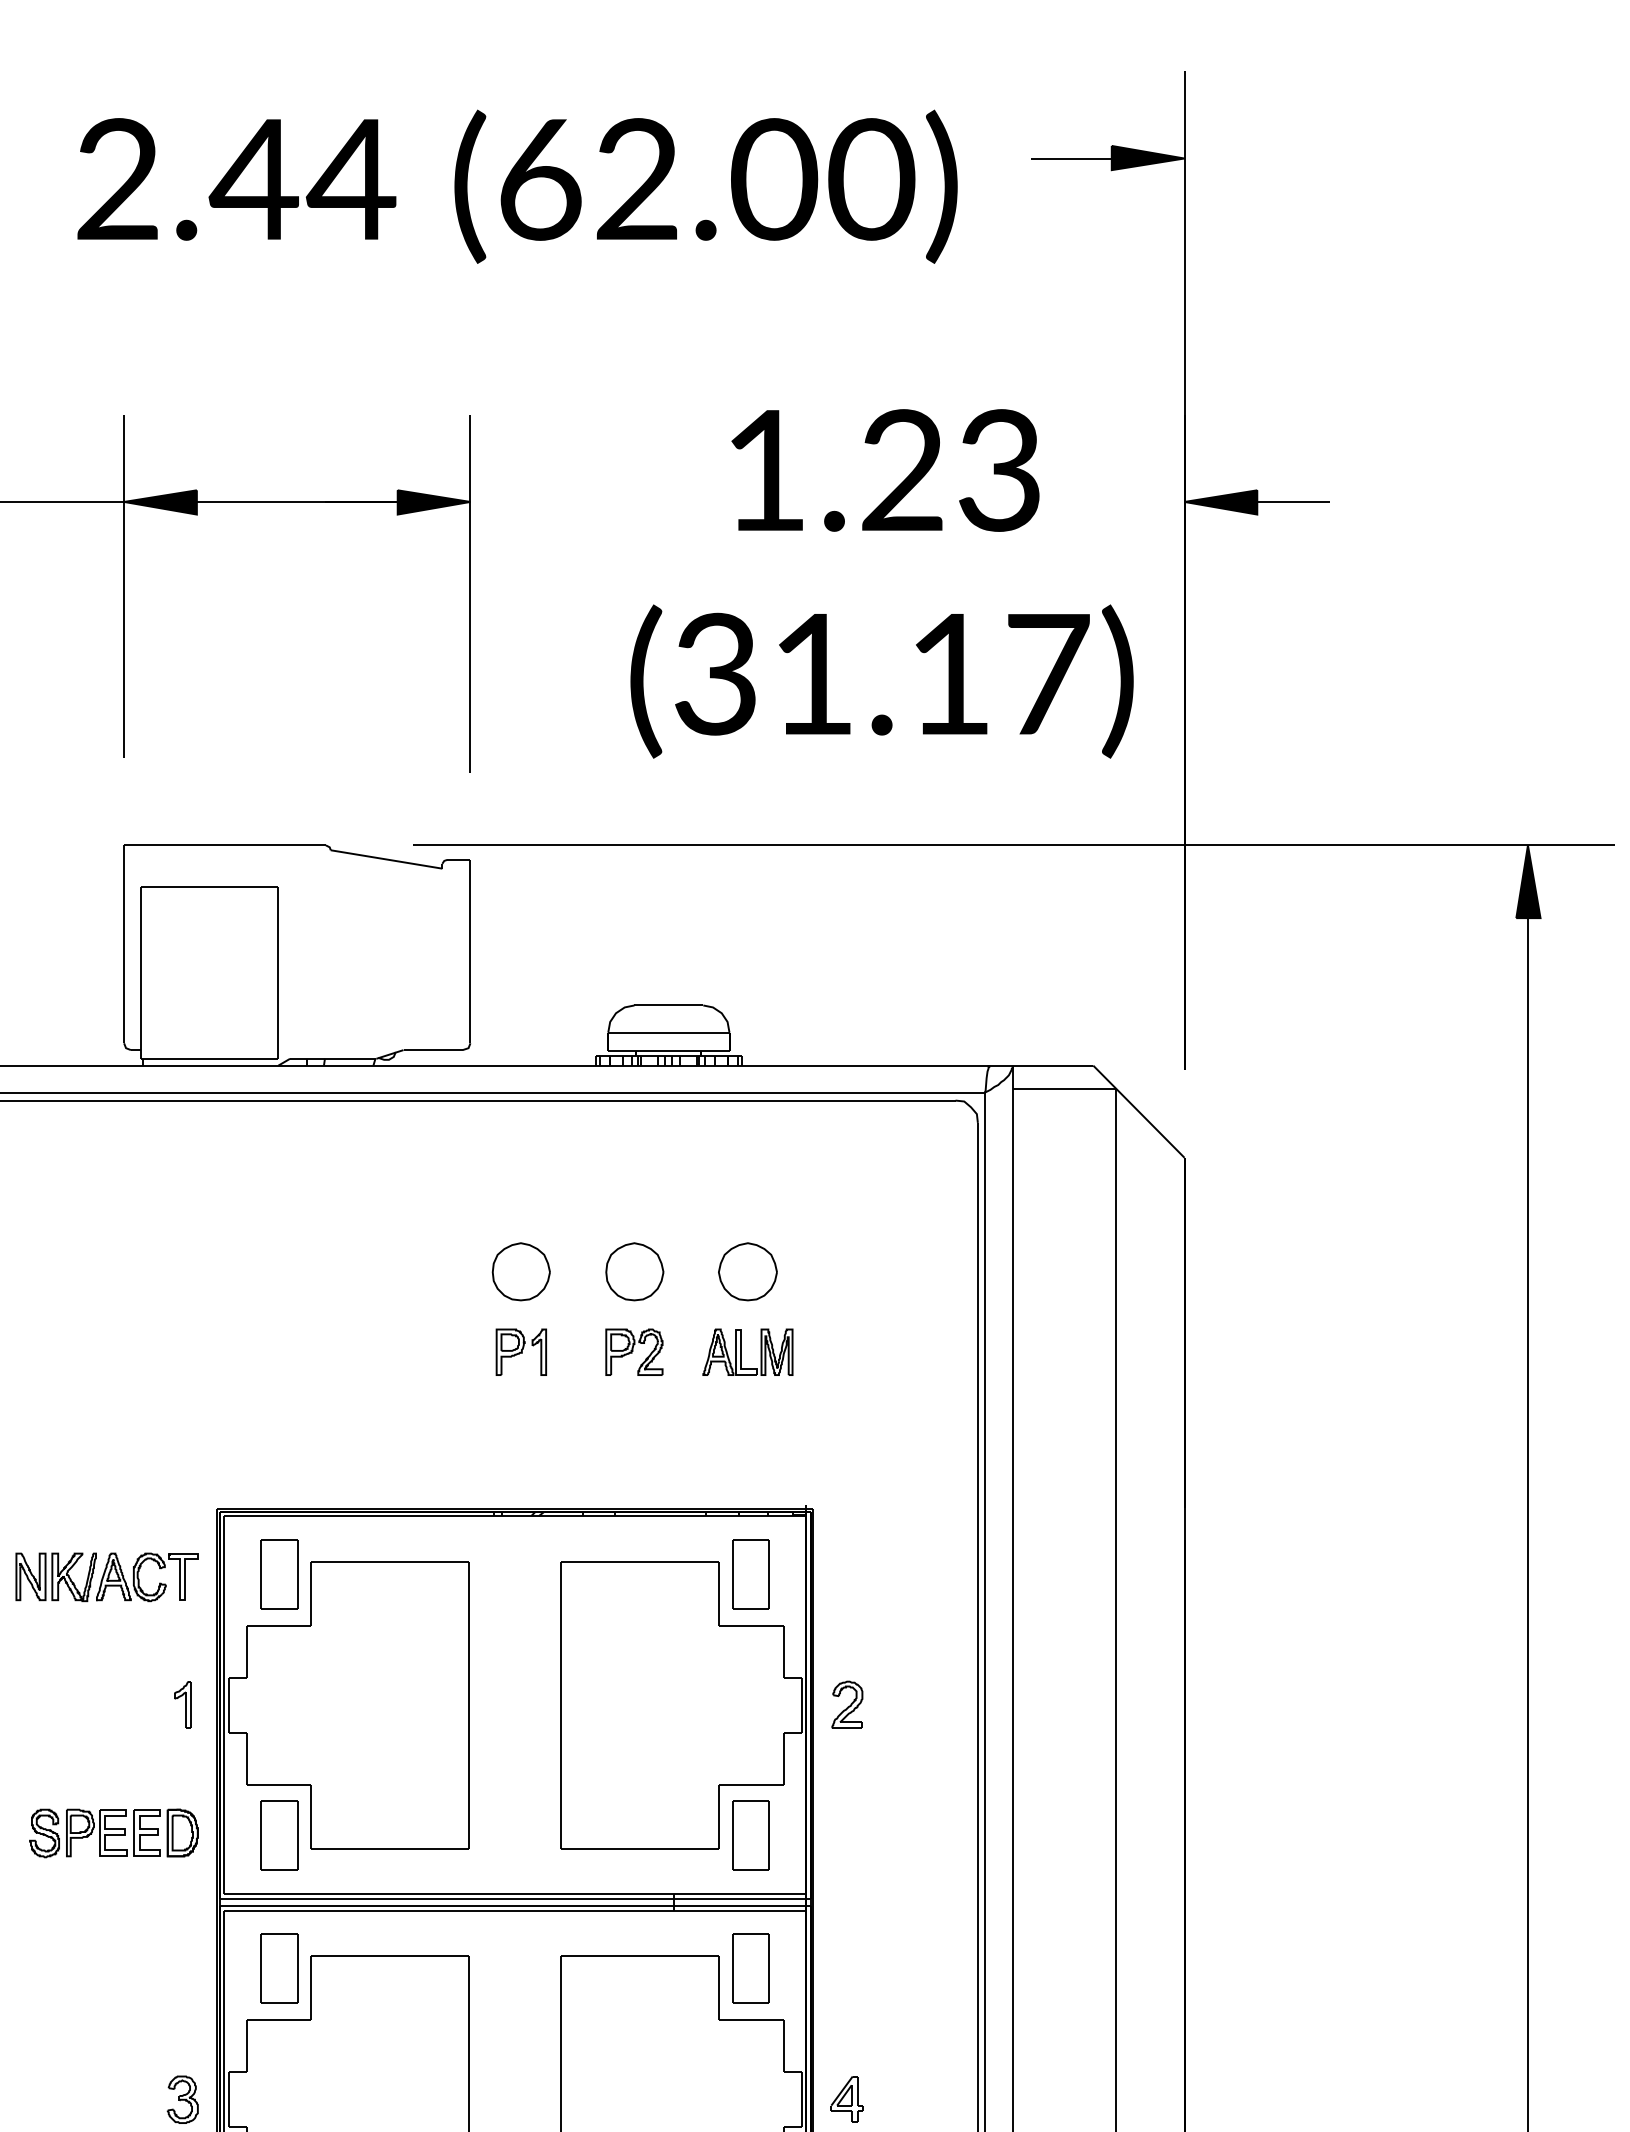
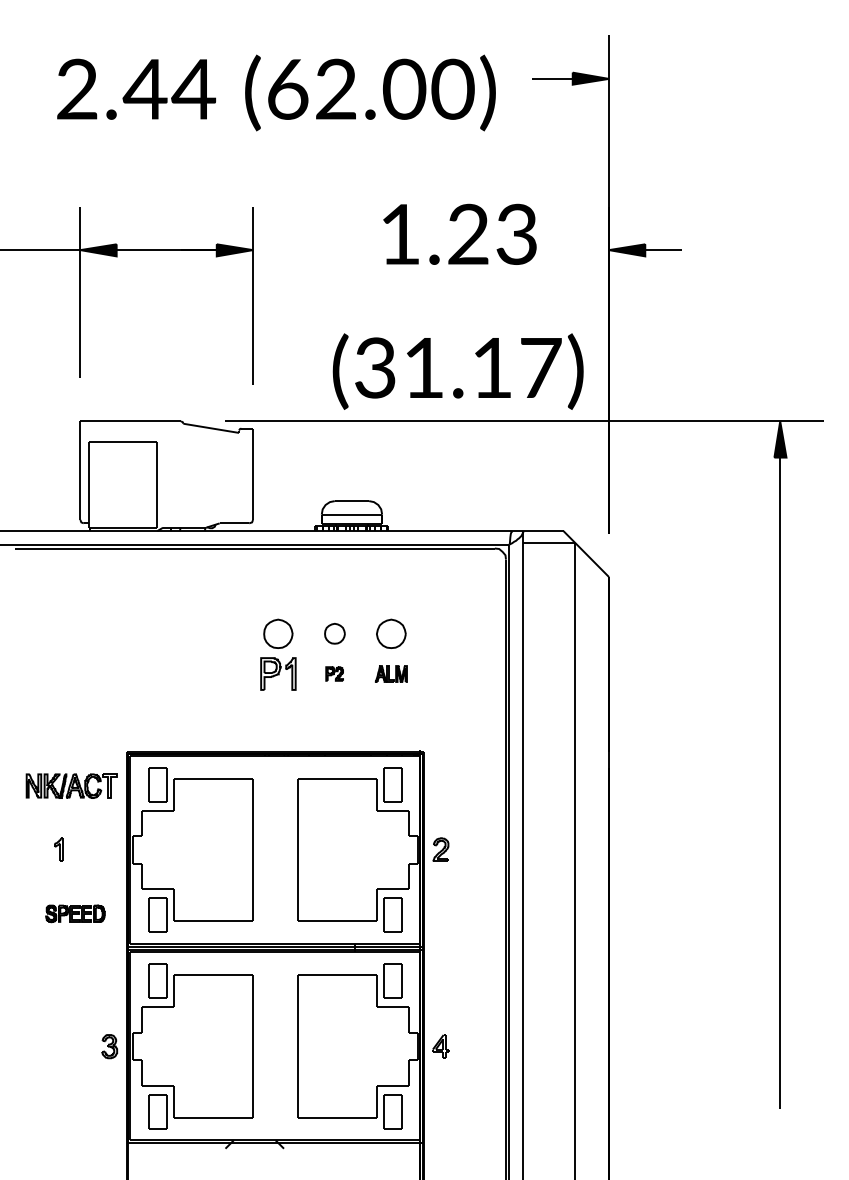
text: (880, 681) -> (457, 371), moved
part: (633, 1271) -> (334, 633), size x0.7
part: (521, 1351) -> (278, 673), size x1.4
part: (633, 1351) -> (334, 673), size x0.6
part: (748, 1351) -> (391, 673), size x0.7
part: (182, 1704) -> (58, 849), moved
part: (114, 1832) -> (75, 913), size x0.7

